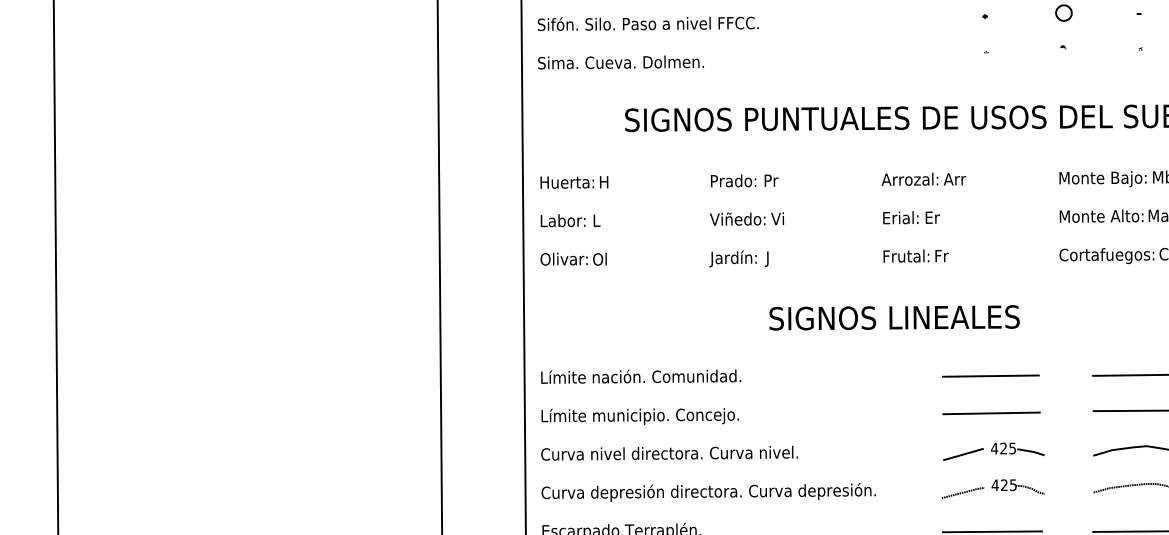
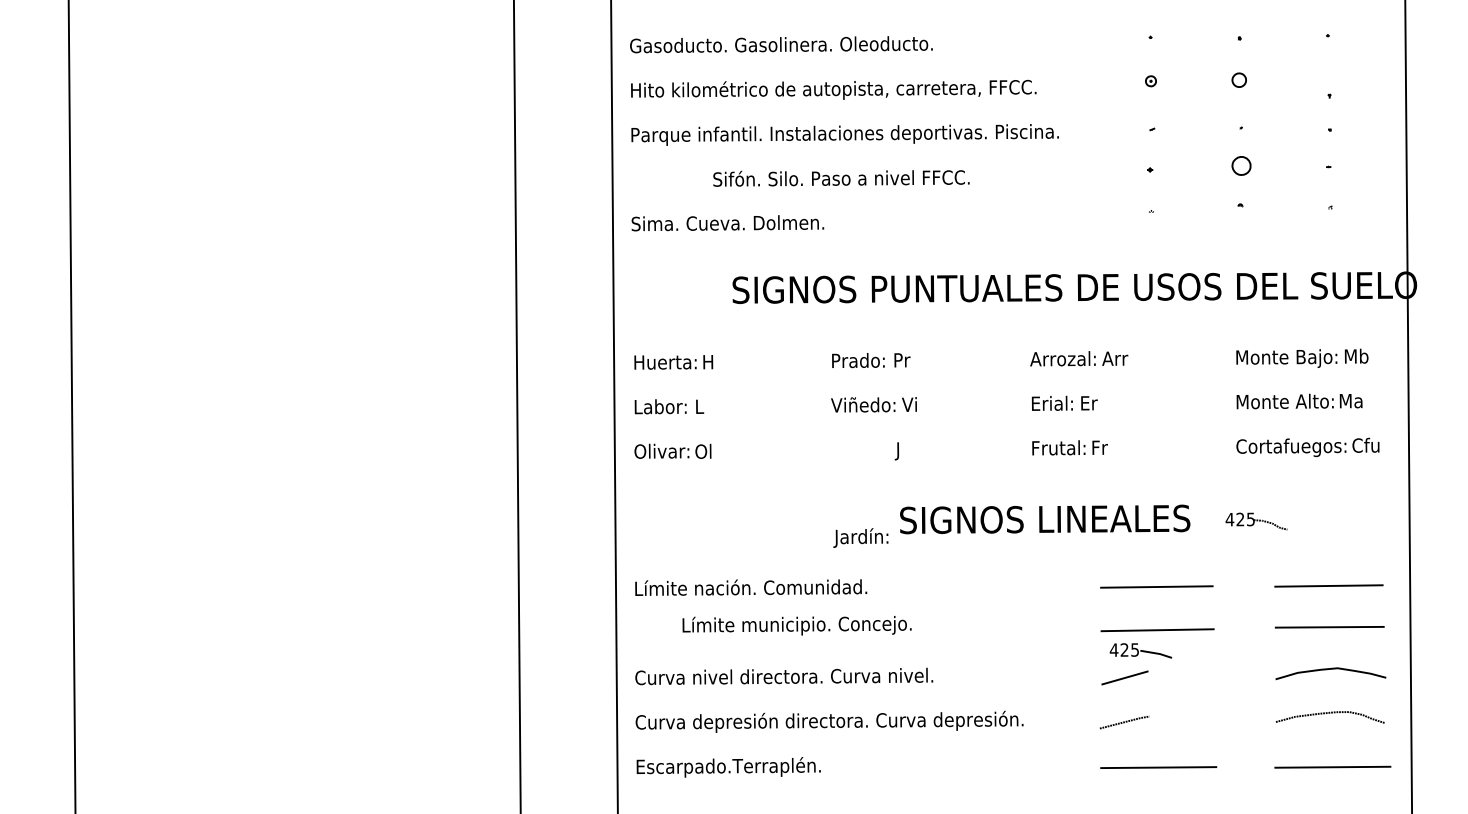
text: (648, 23) -> (841, 178), moved
text: (732, 258) -> (860, 537), moved
text: (639, 416) -> (796, 625), moved
part: (1017, 448) -> (1140, 650), moved
part: (1018, 486) -> (1256, 521), moved

